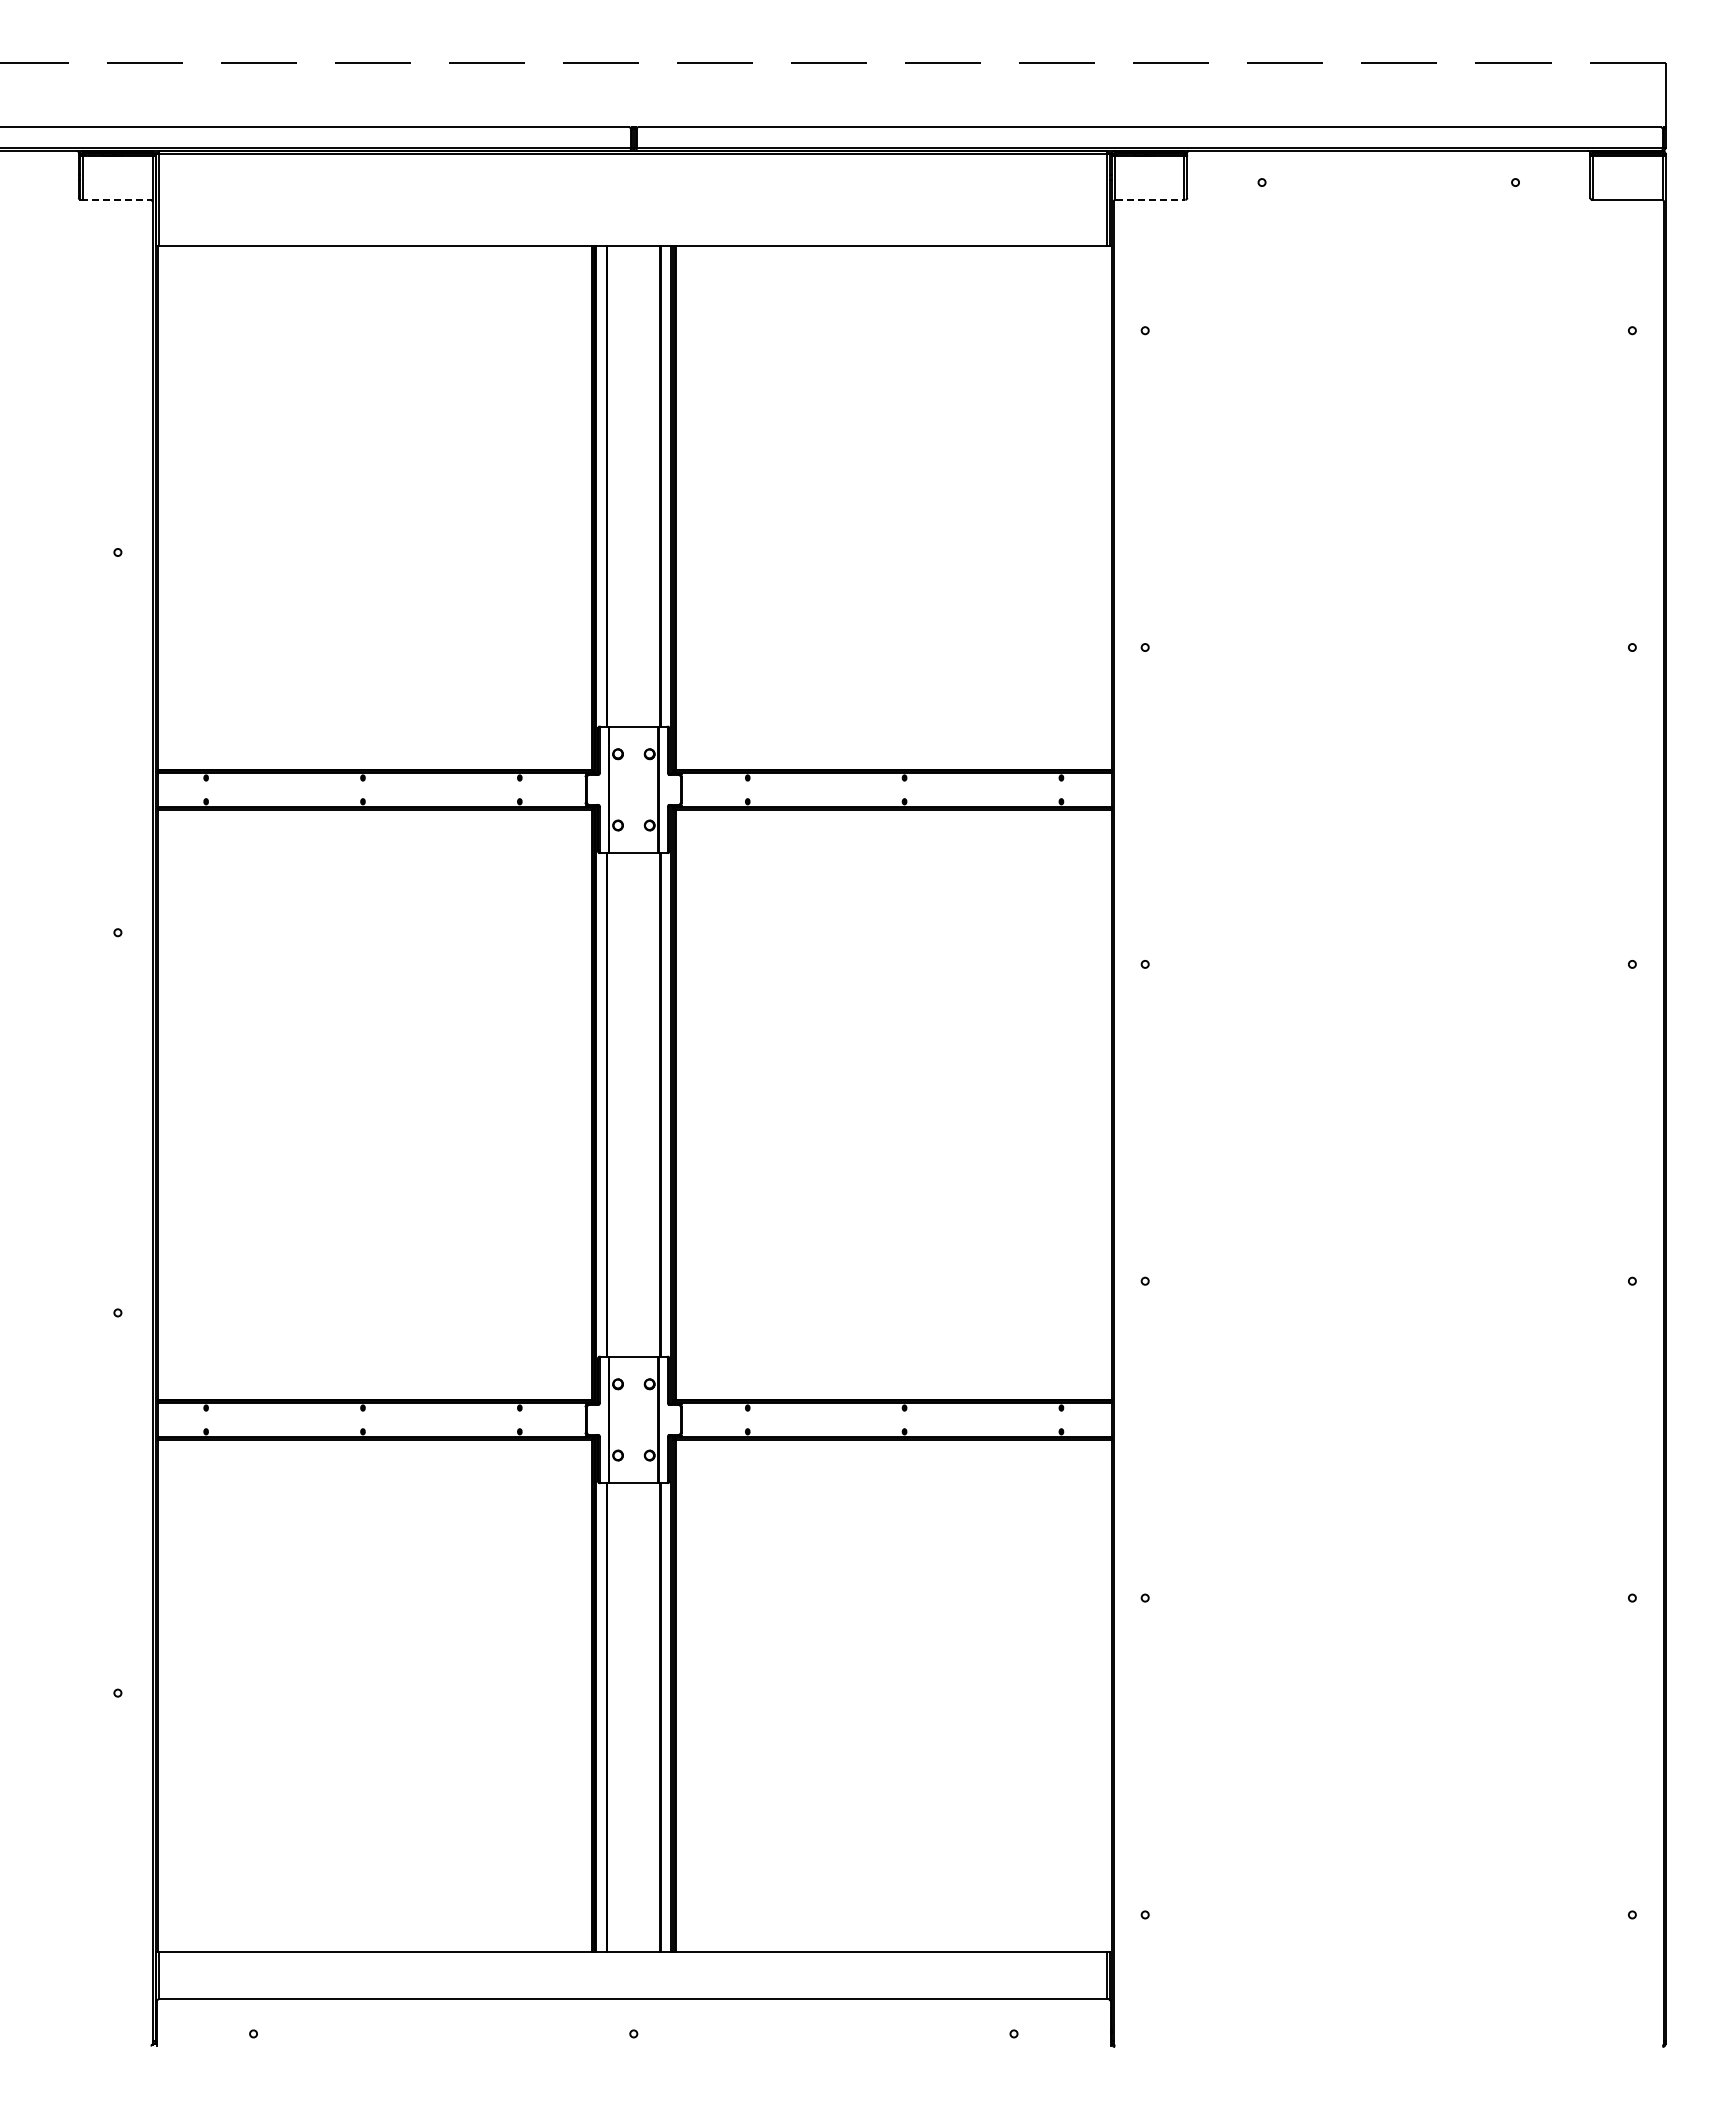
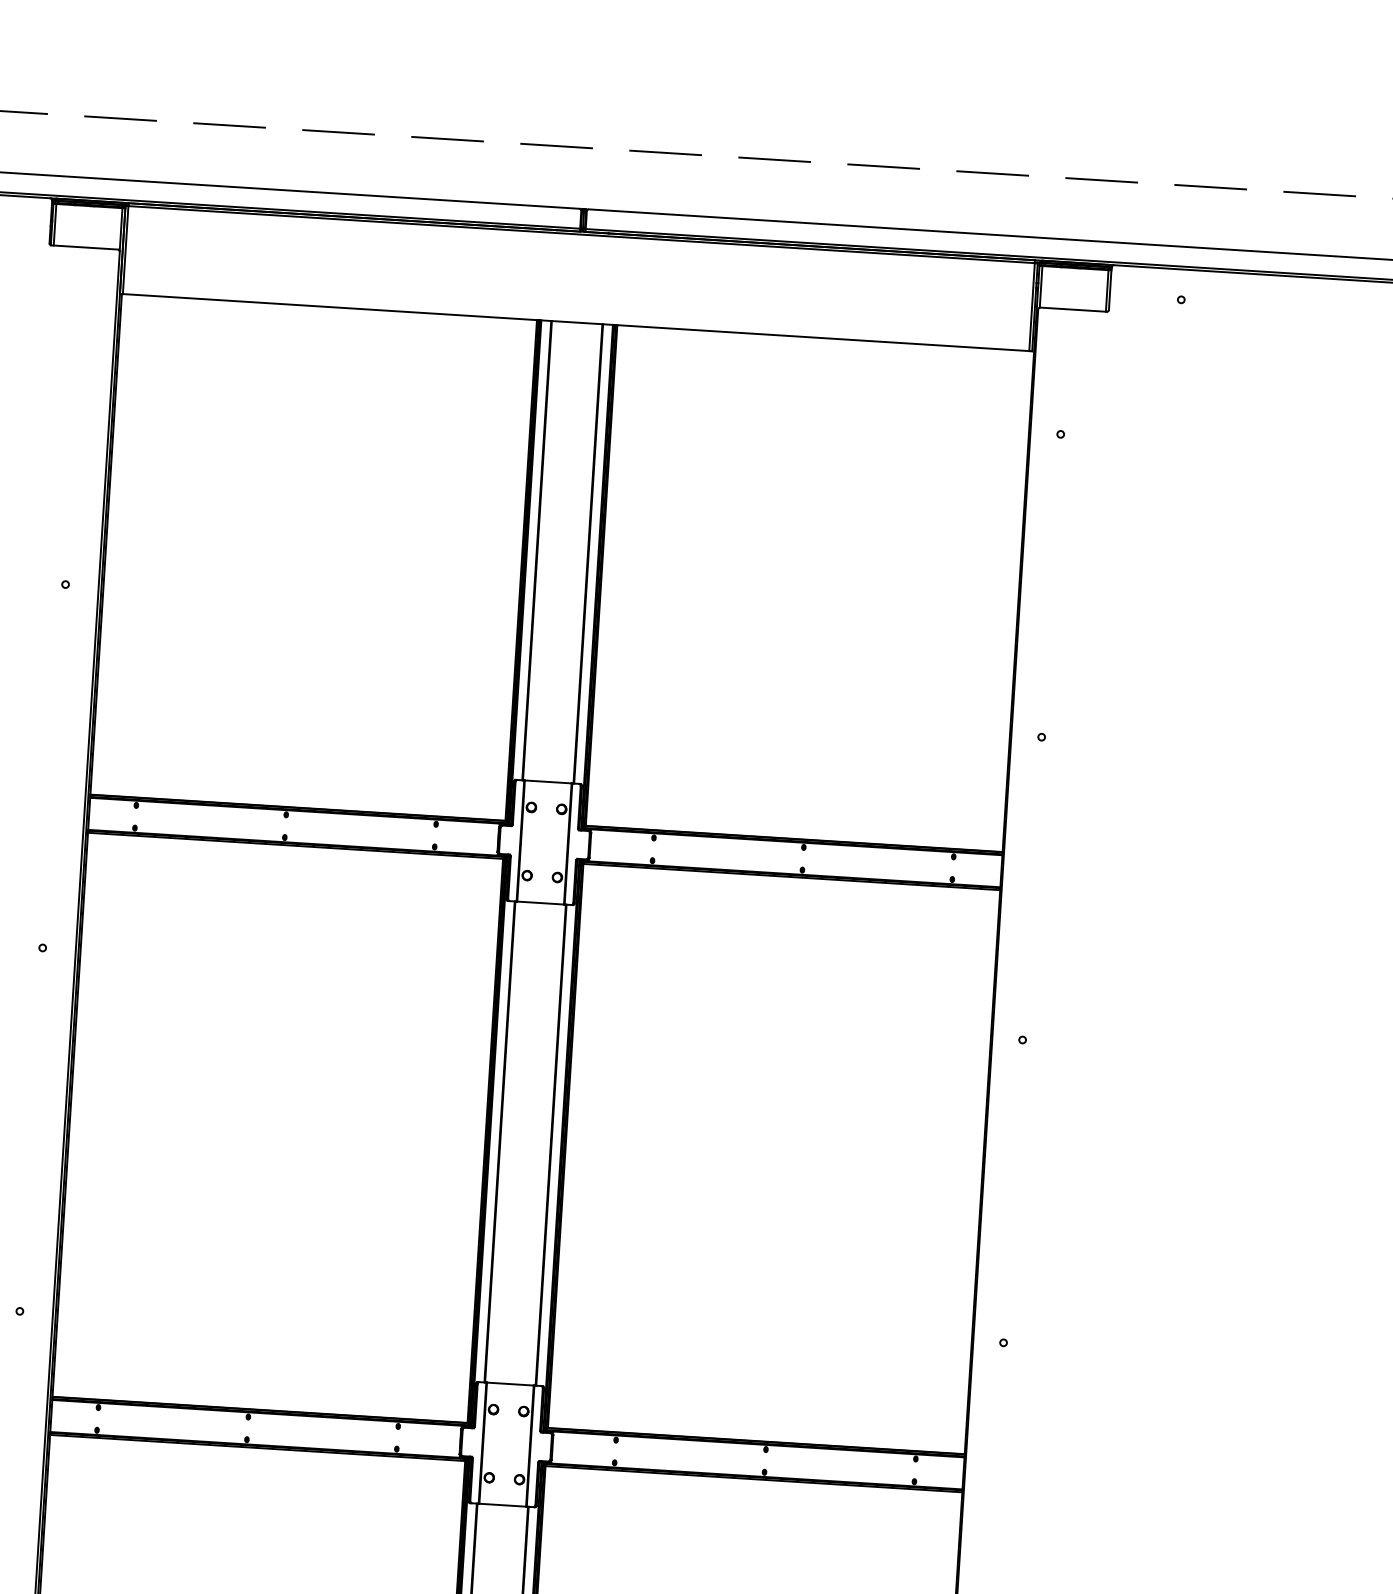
line: (115, 199) -> (84, 247), dashed -> solid
line: (1150, 199) -> (1073, 309), dashed -> solid

